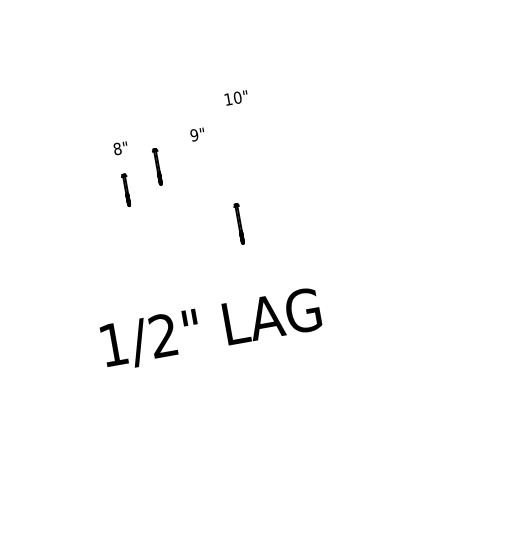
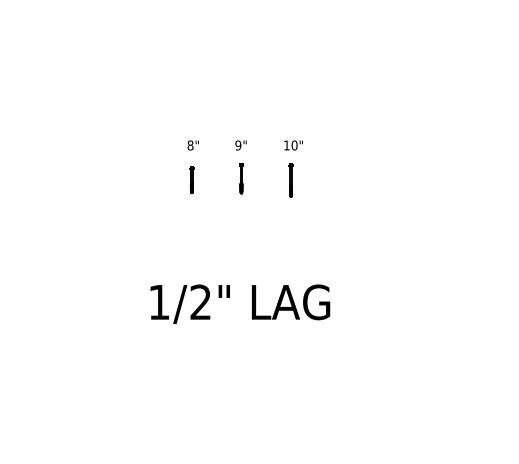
text: (236, 97) -> (293, 145), moved
text: (196, 134) -> (240, 145), moved
line: (157, 166) -> (241, 178), moved
part: (239, 224) -> (290, 180), moved

